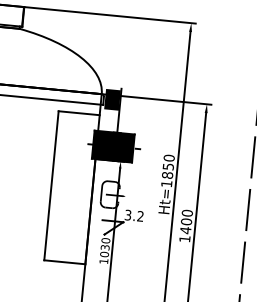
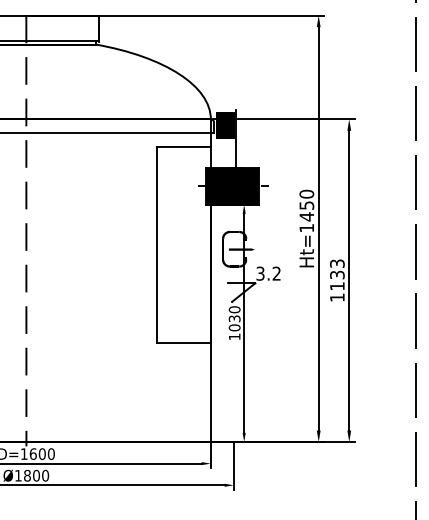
text: (167, 175) -> (306, 216), Ht=1850 -> Ht=1450
text: (186, 222) -> (337, 275), 1400 -> 1133

